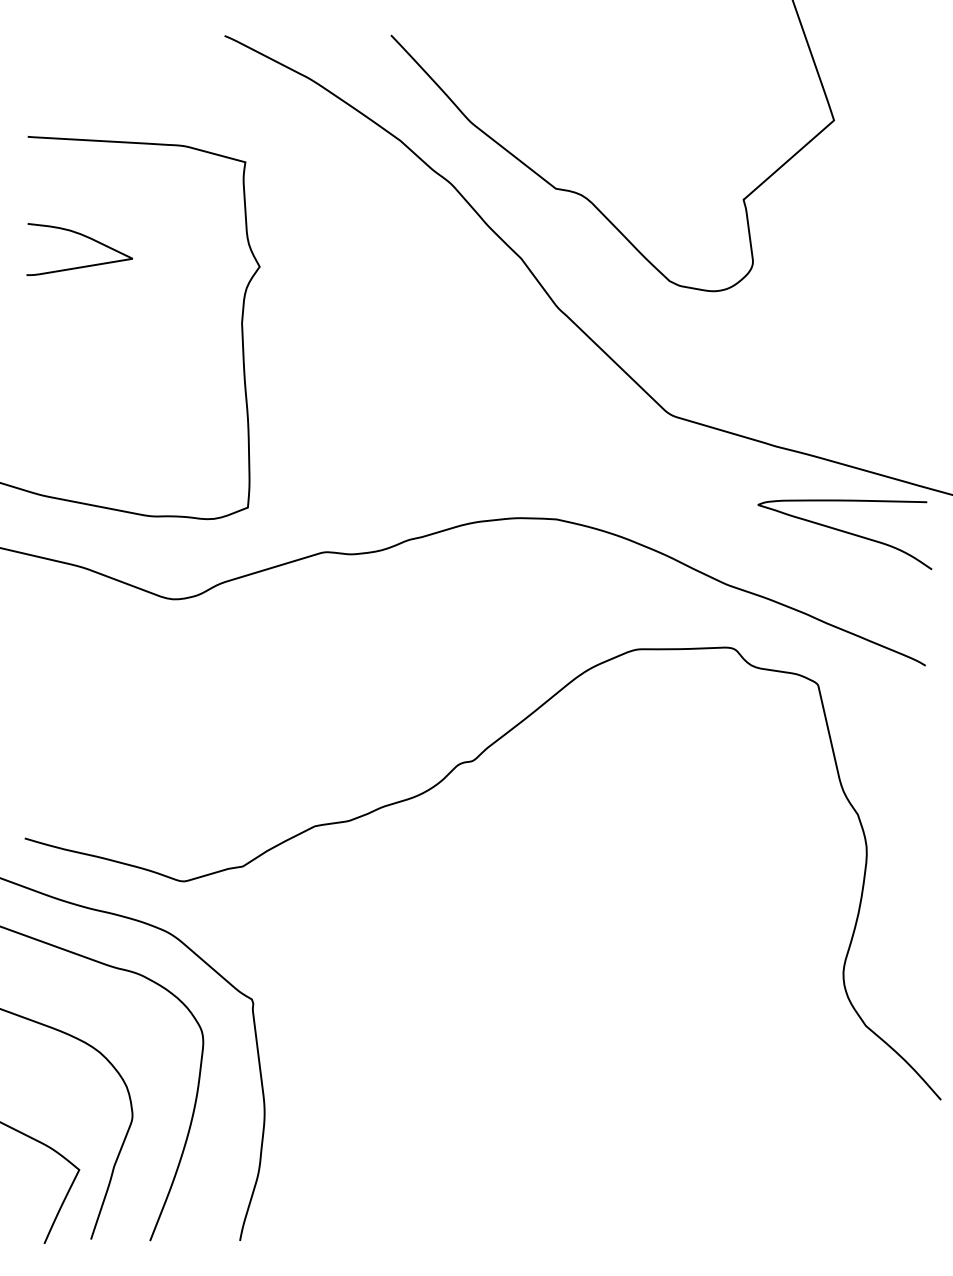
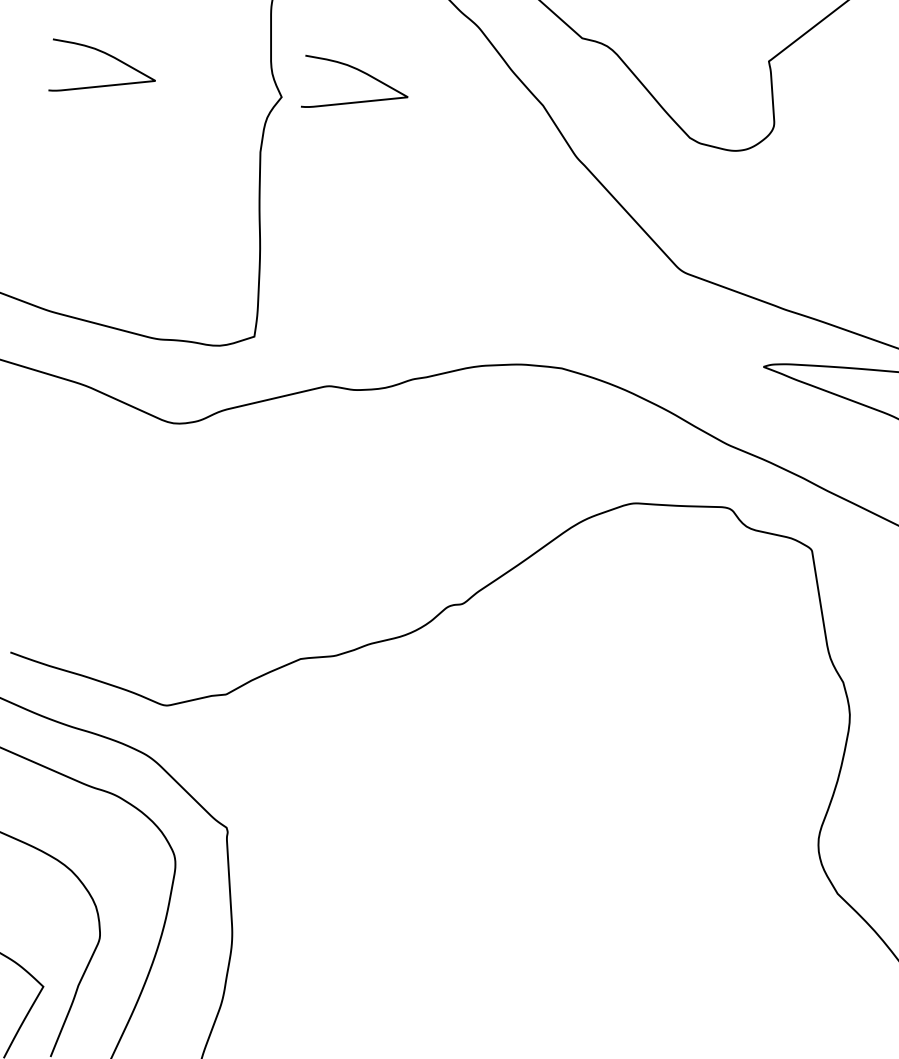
curve: (338, 237) -> (362, 72), added

